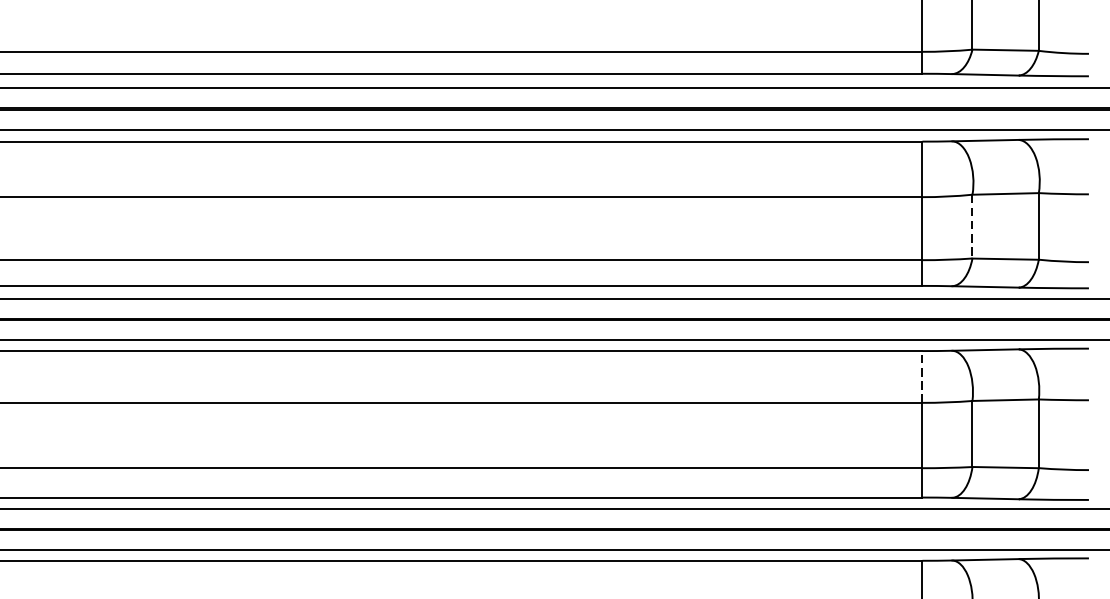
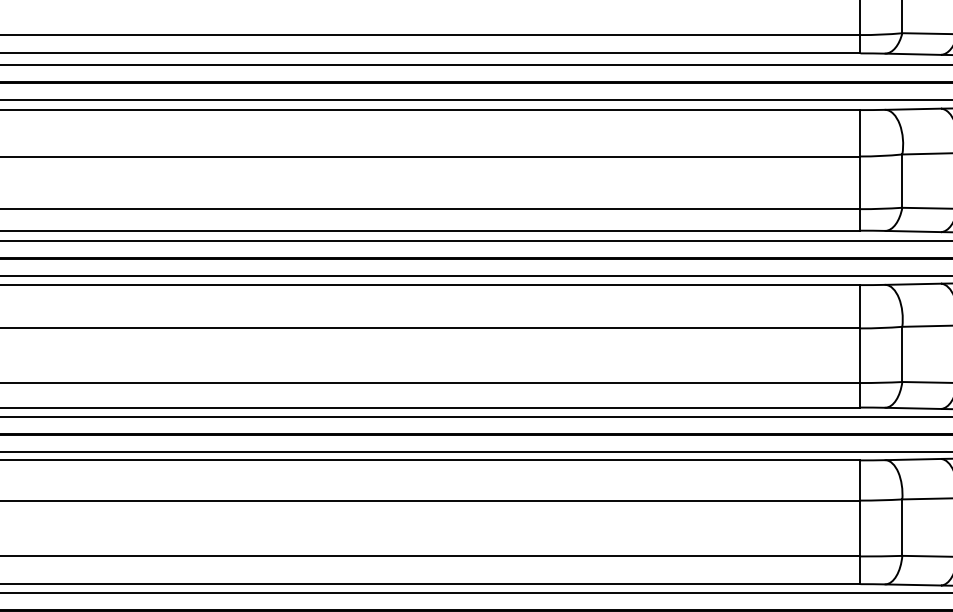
line: (972, 227) -> (902, 181), dashed -> solid
line: (922, 376) -> (860, 306), dashed -> solid

